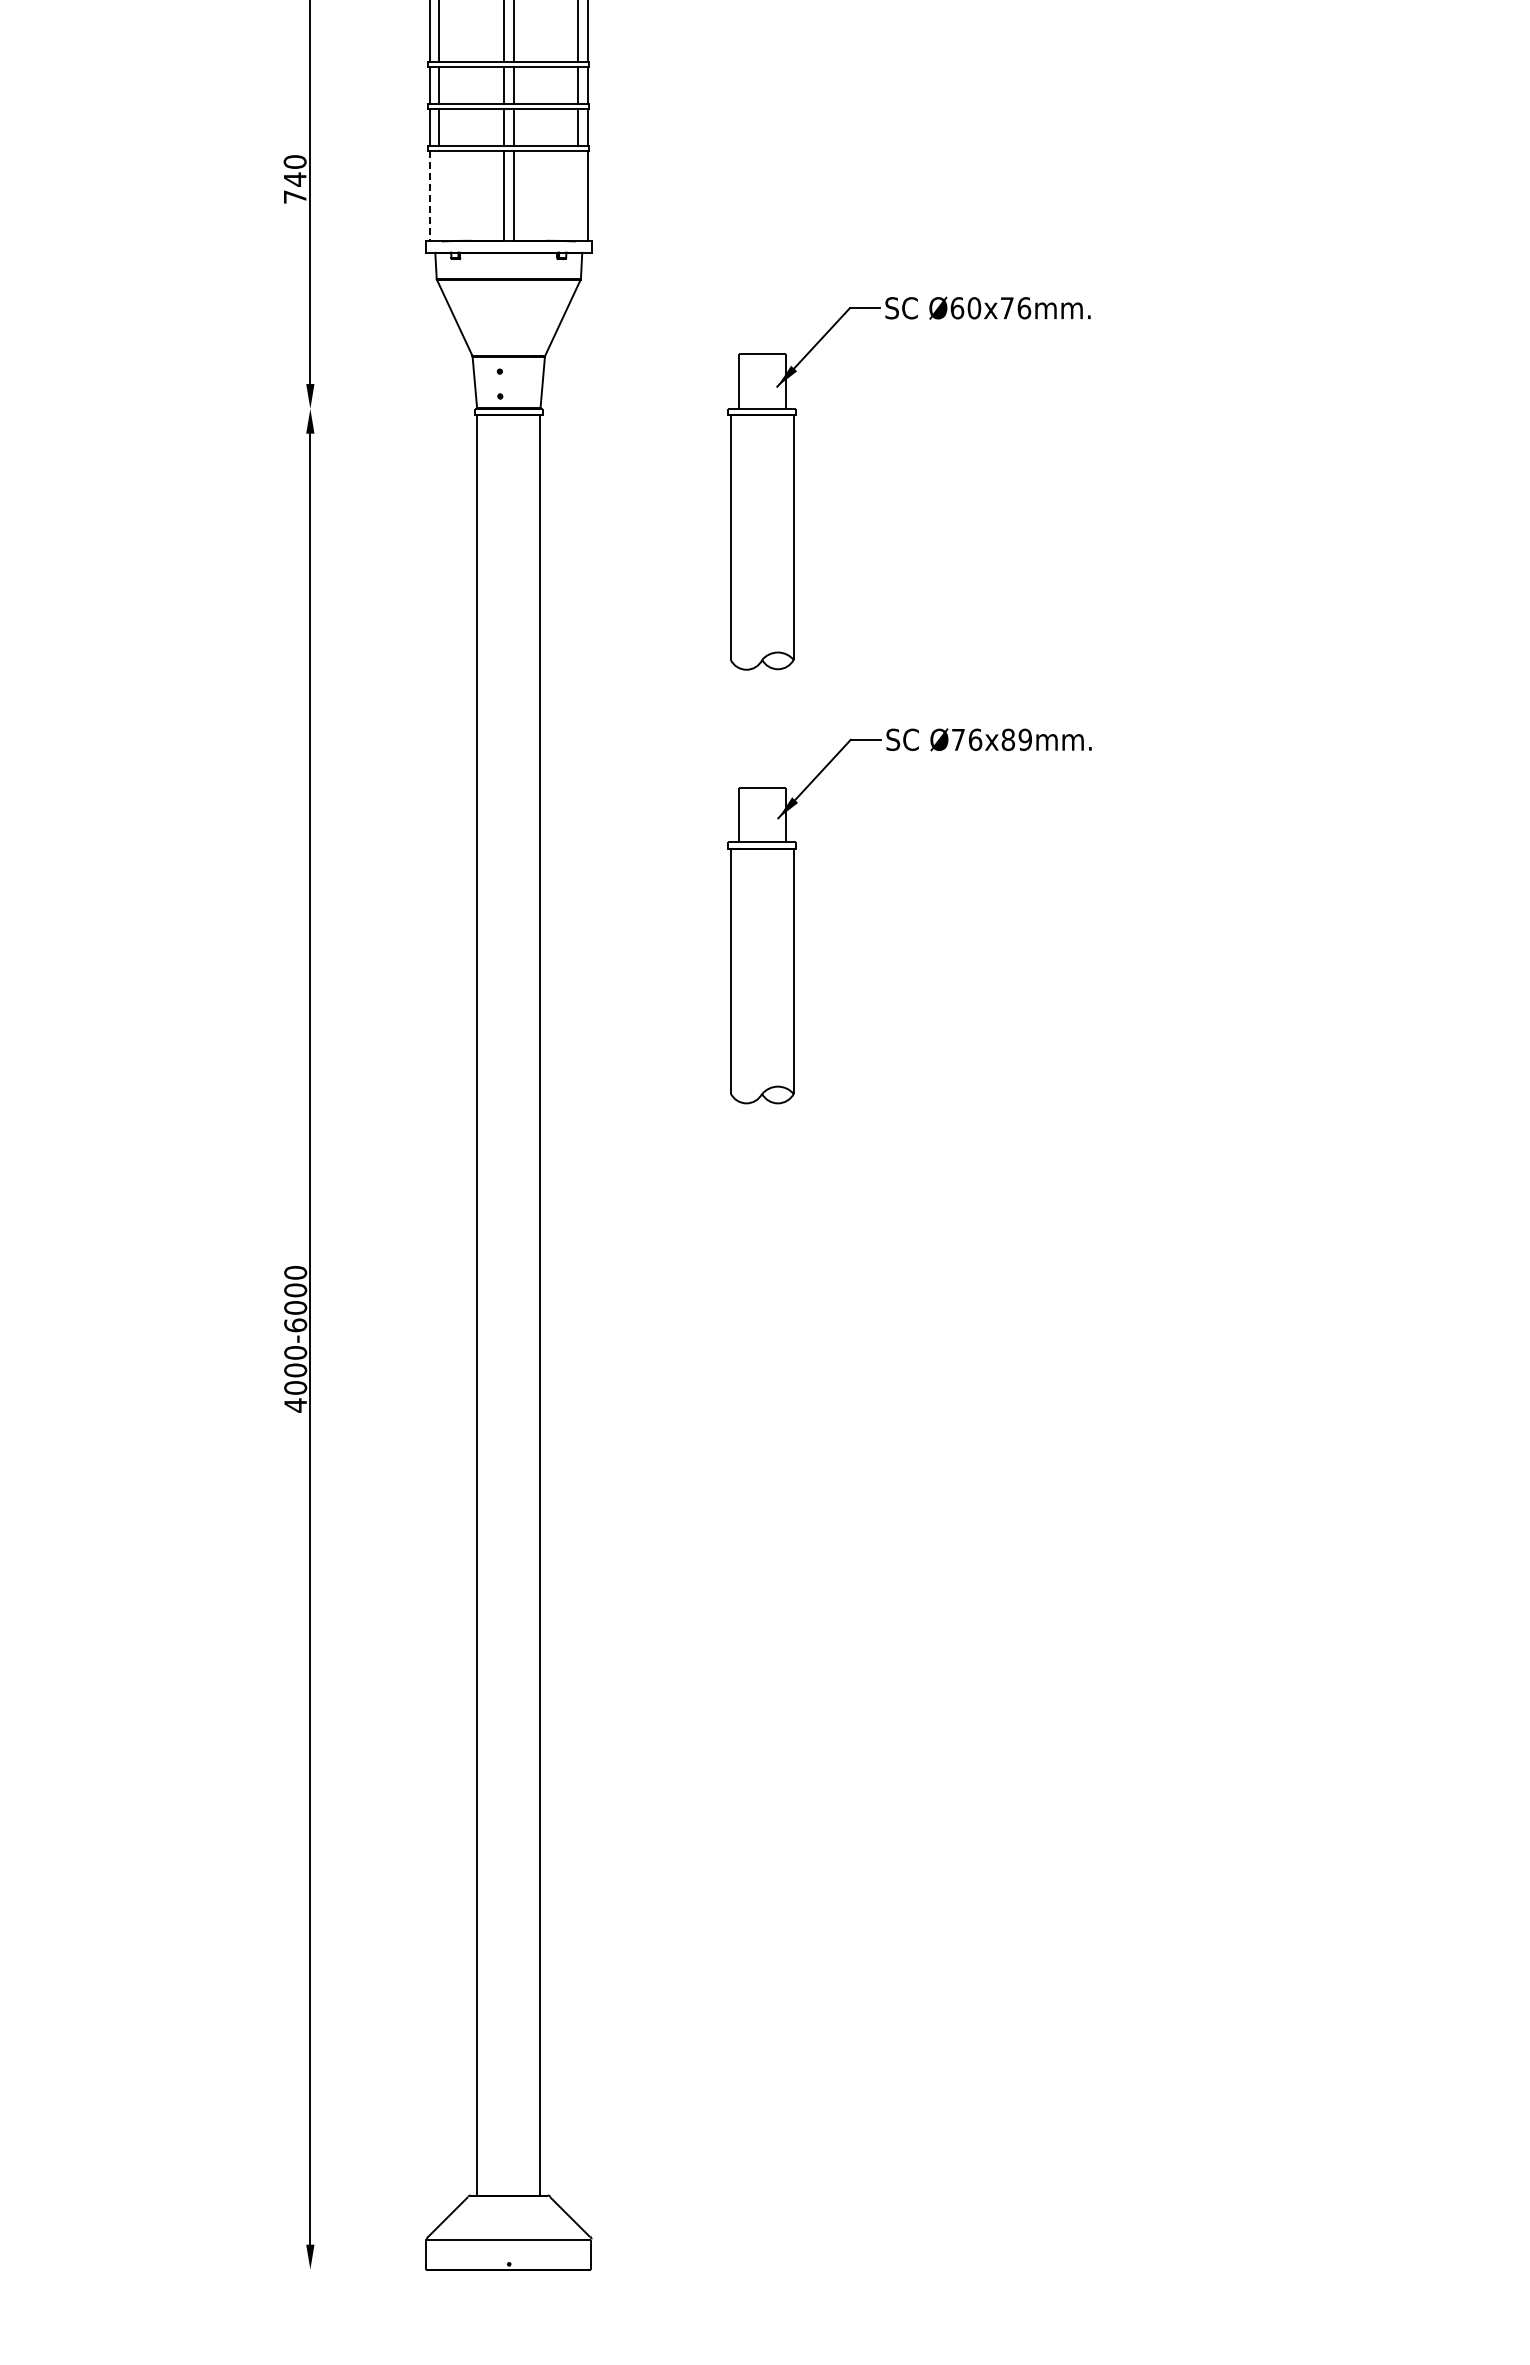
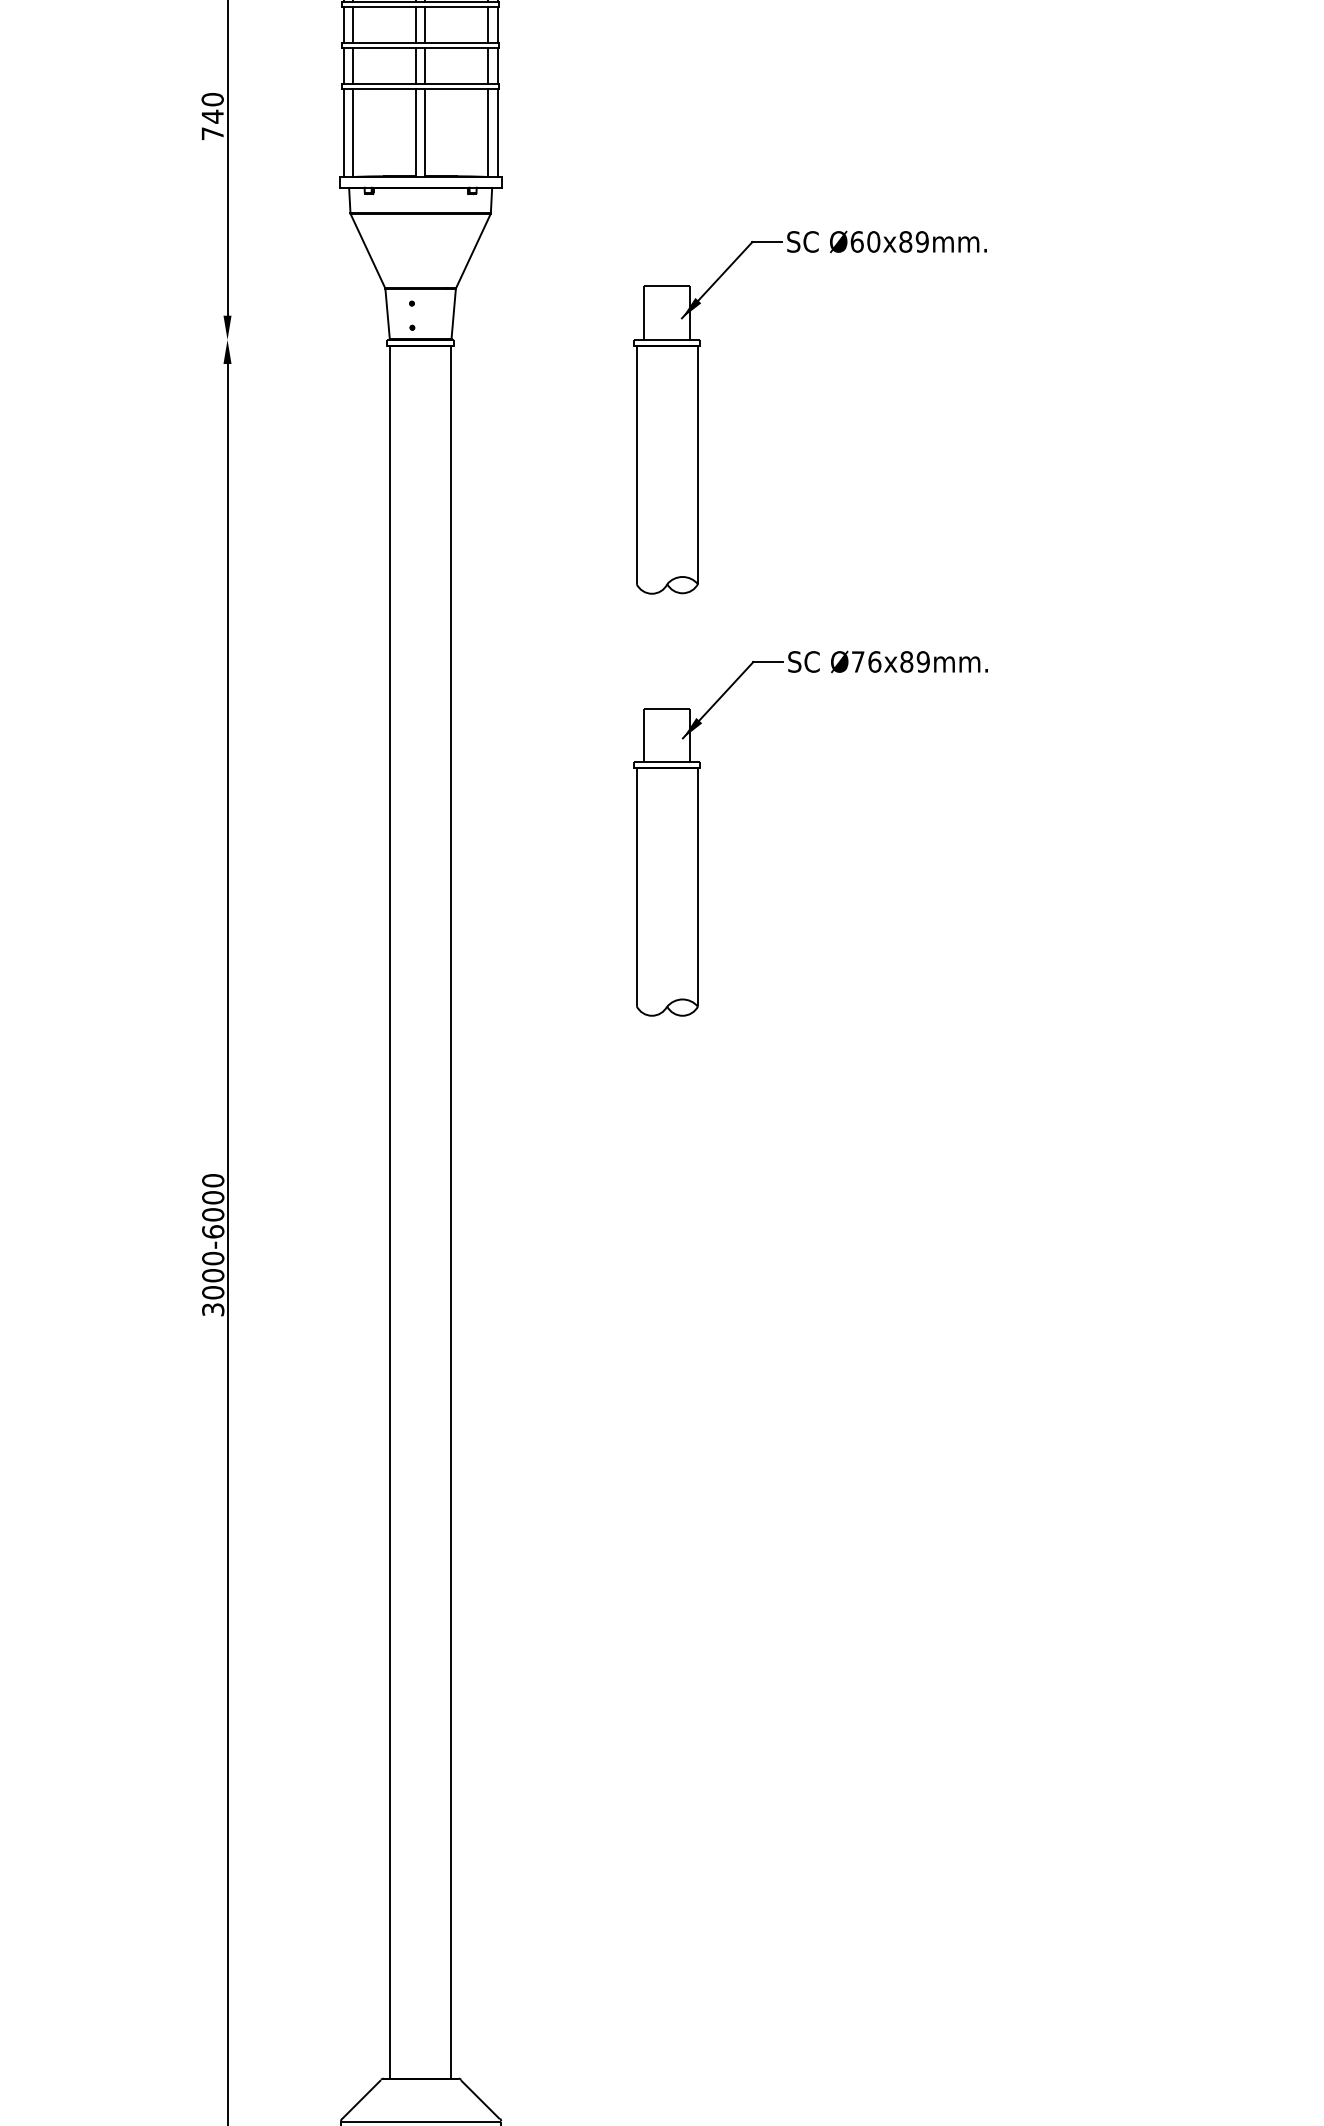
line: (439, 195) -> (353, 132), added
line: (578, 195) -> (488, 132), added
line: (429, 196) -> (343, 133), dashed -> solid
text: (1015, 308) -> (913, 242), Ø60x76mm. -> Ø60x89mm.
text: (295, 1405) -> (213, 1309), 4000-6000 -> 3000-6000

